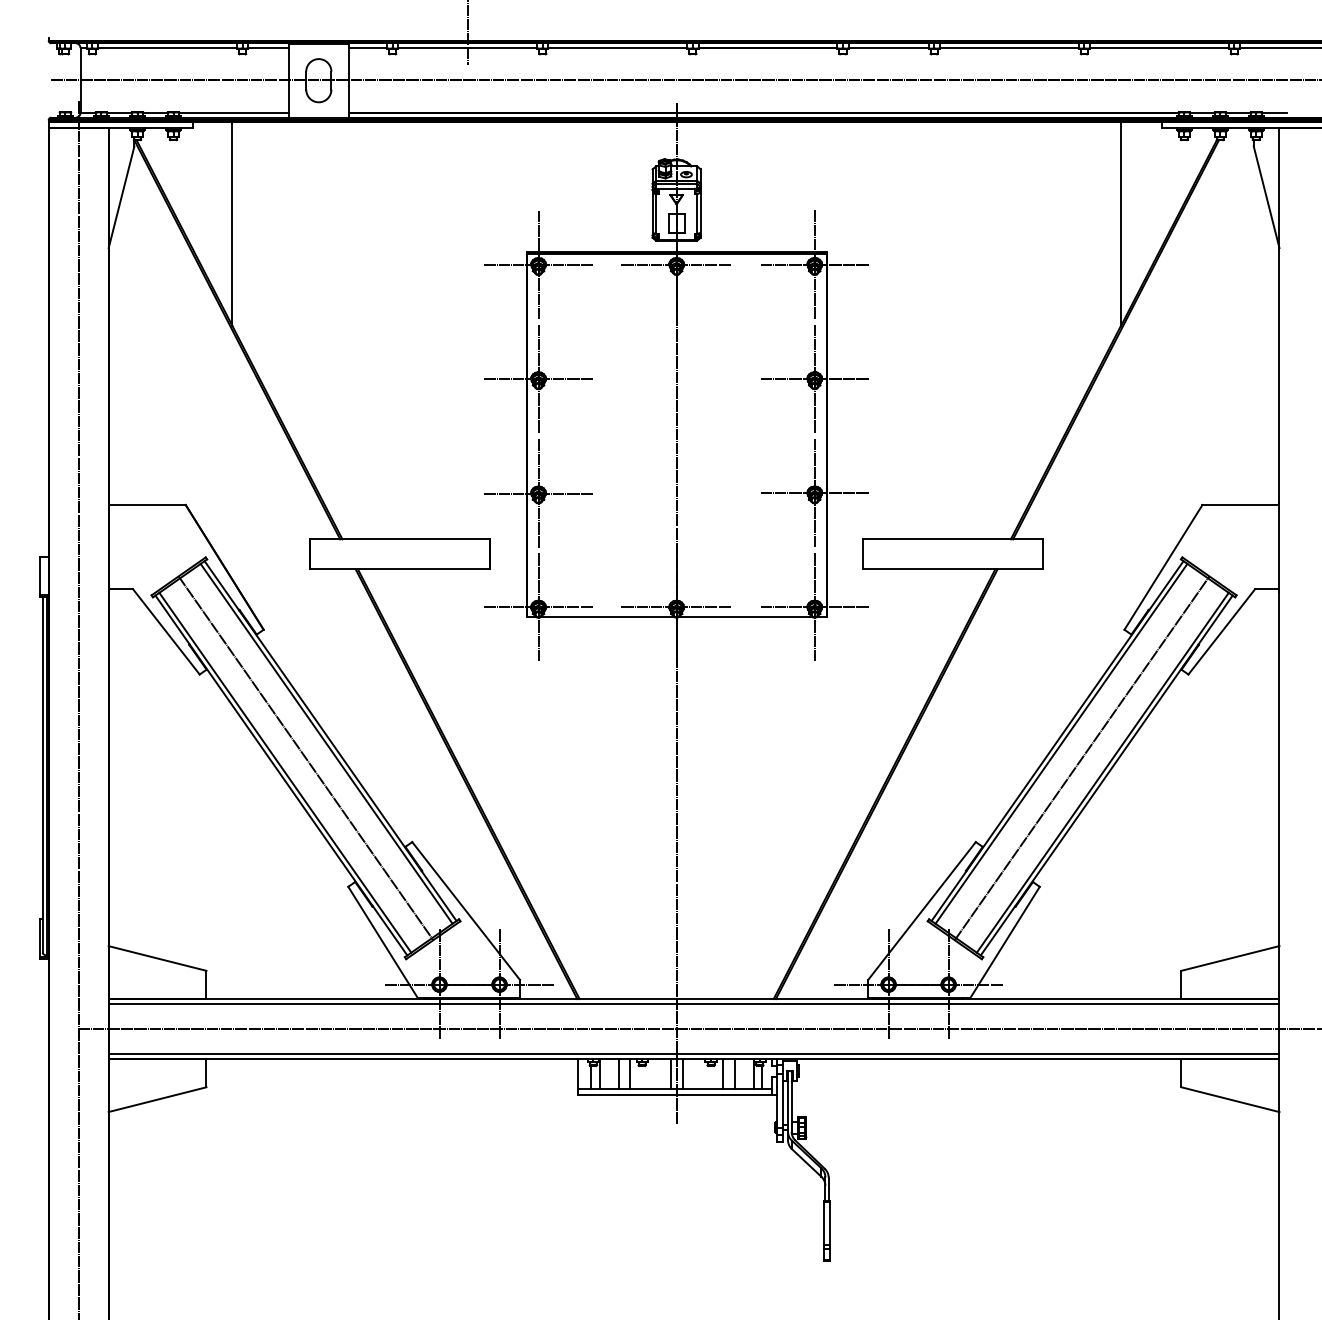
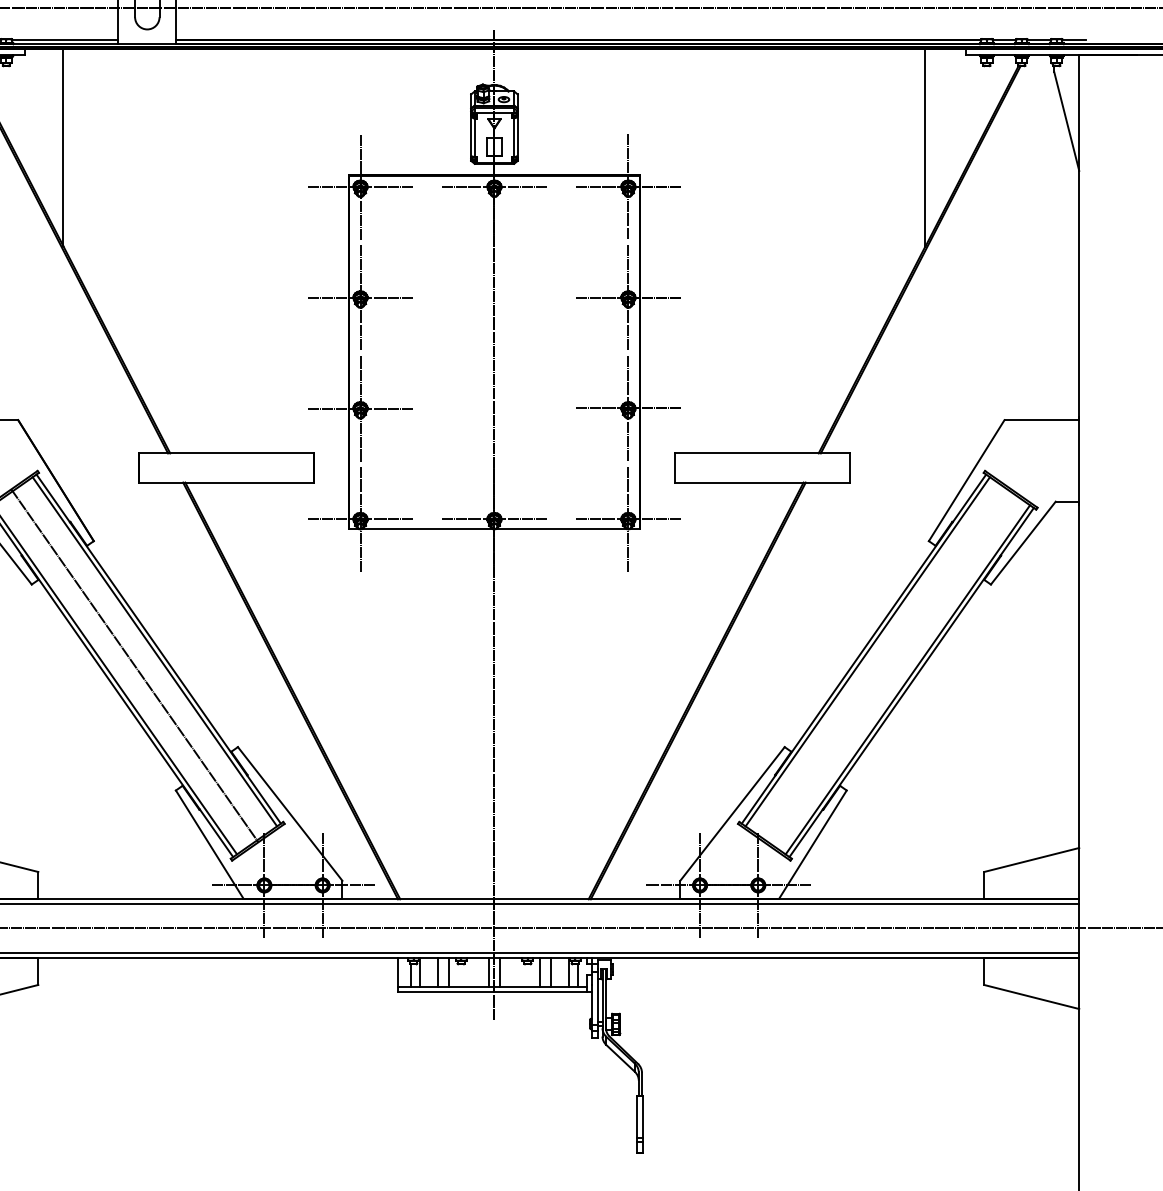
line: (1081, 758) -> (887, 666), removed

